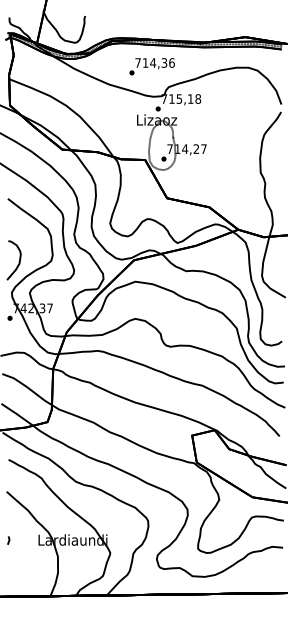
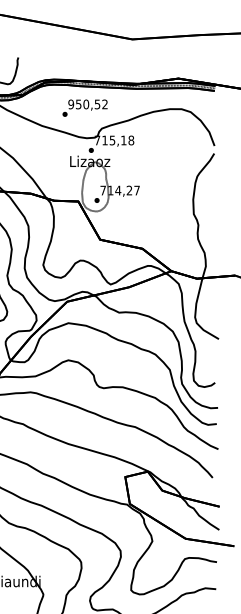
text: (154, 62) -> (87, 103), 714,36 -> 950,52

